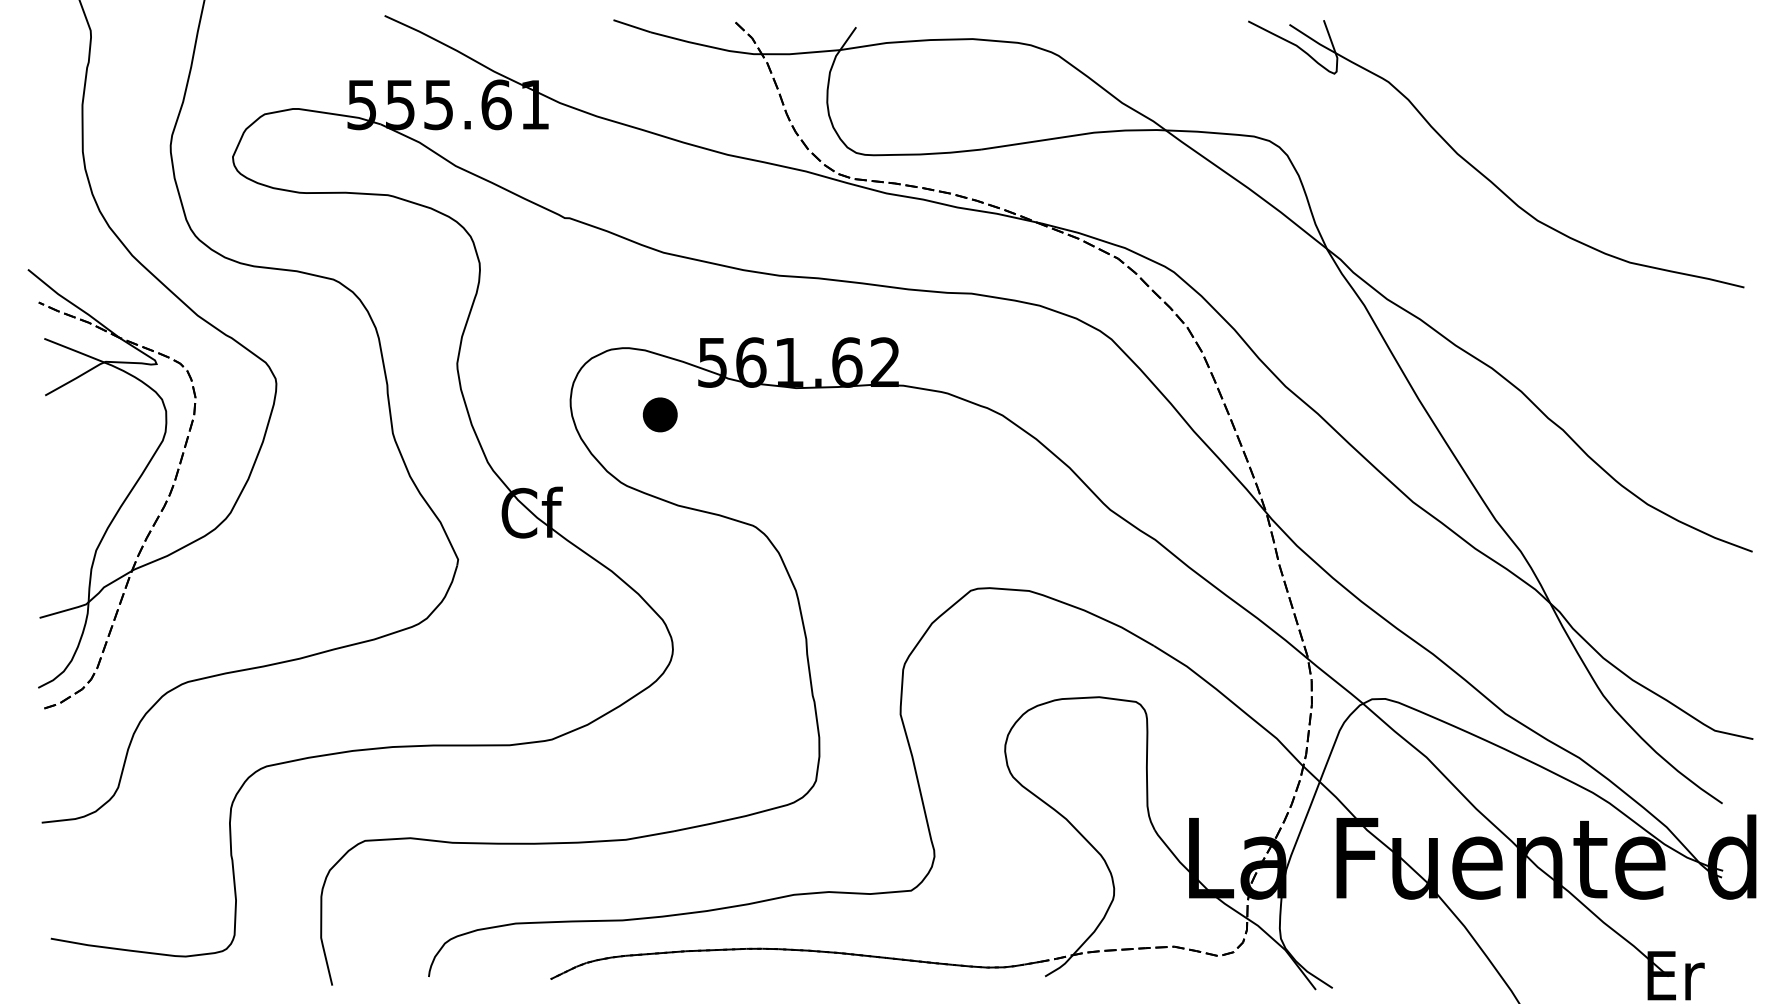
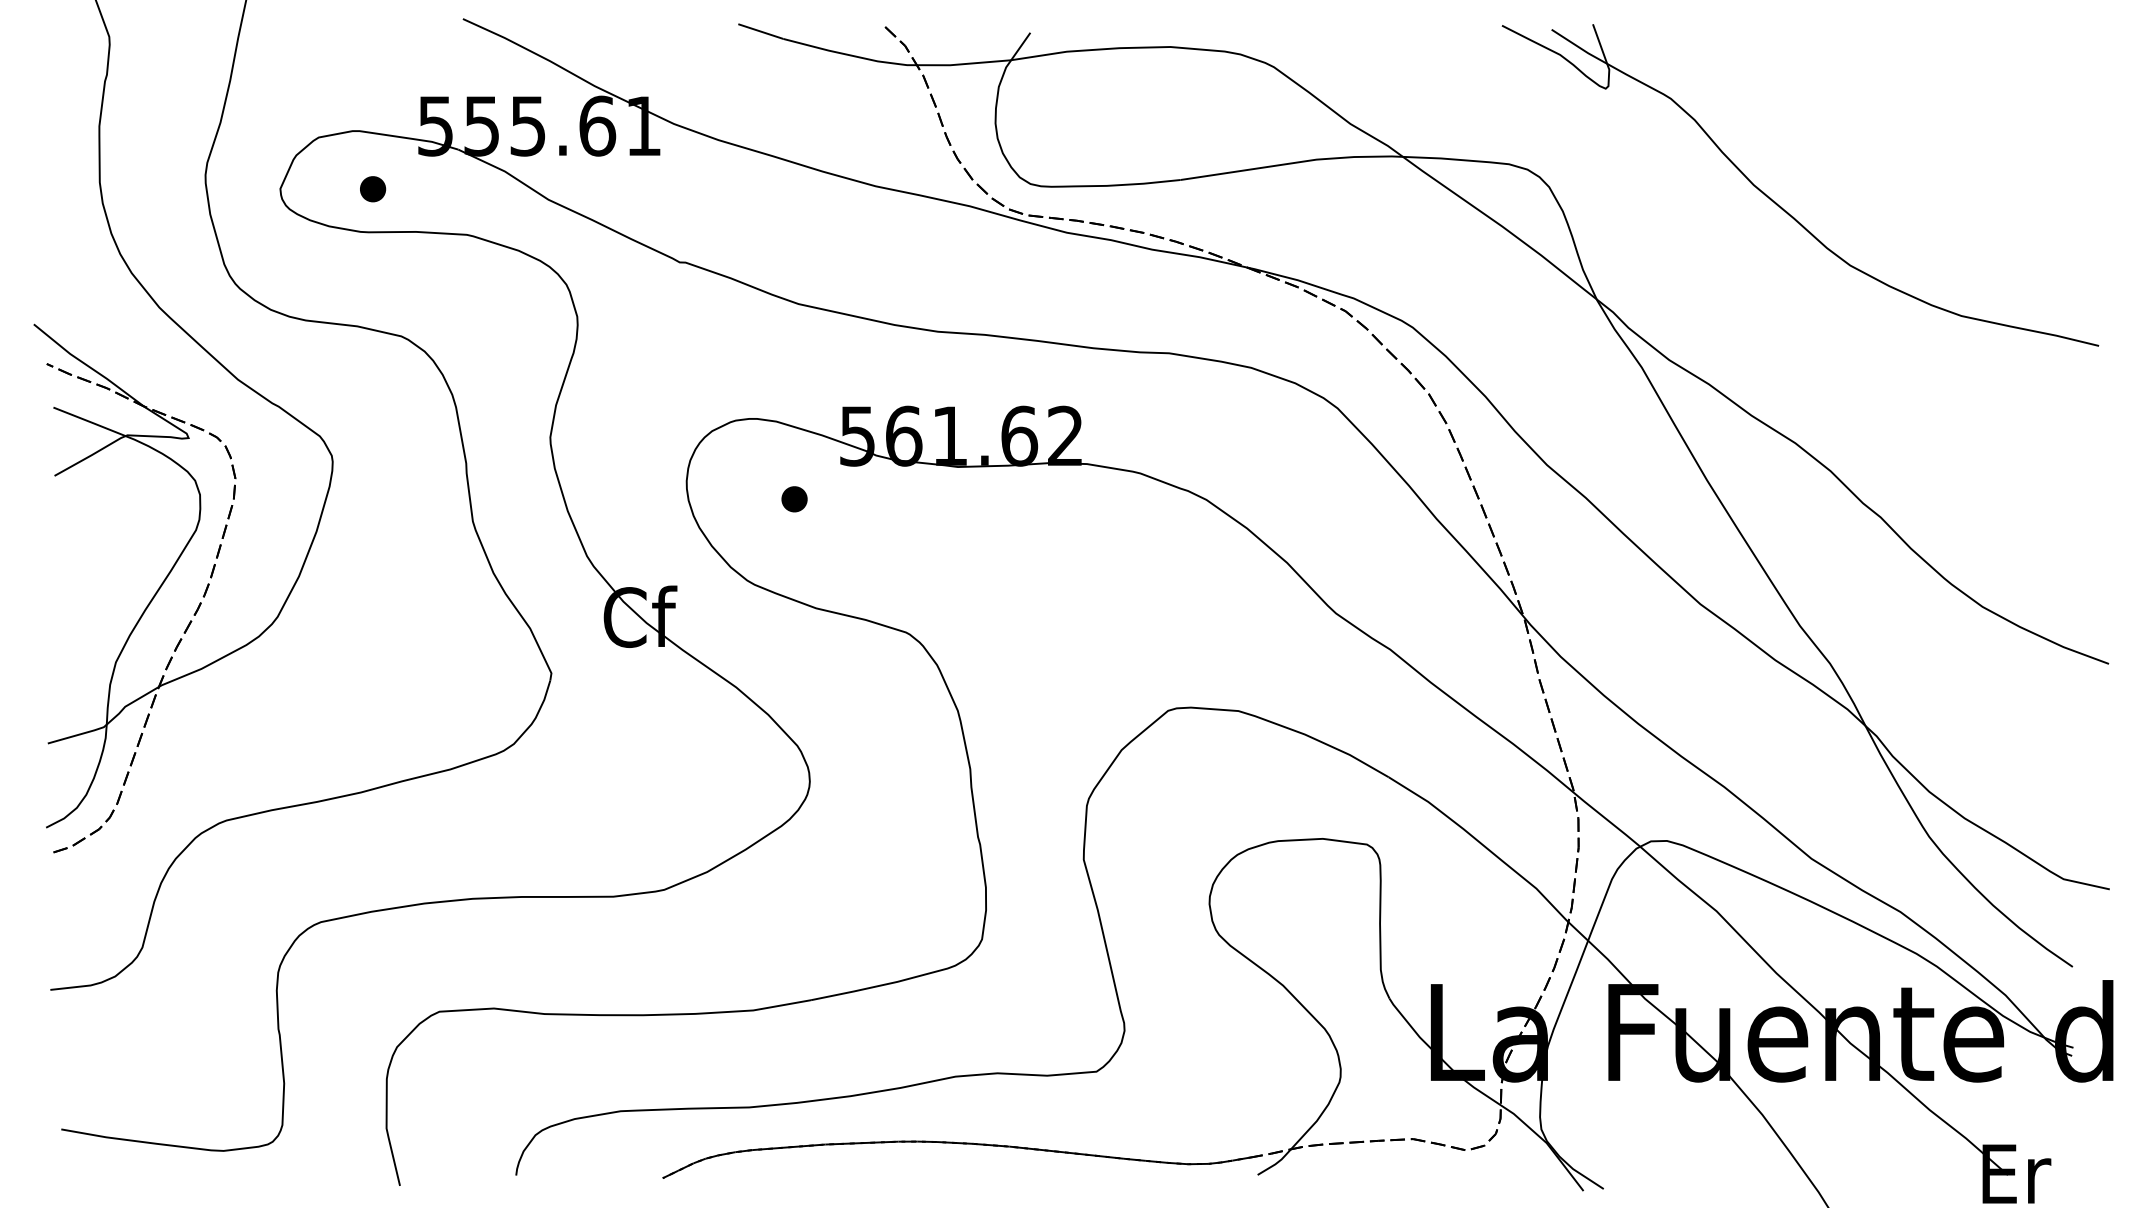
part: (310, 157) -> (373, 189), added
part: (660, 415) -> (794, 499), size x0.62

